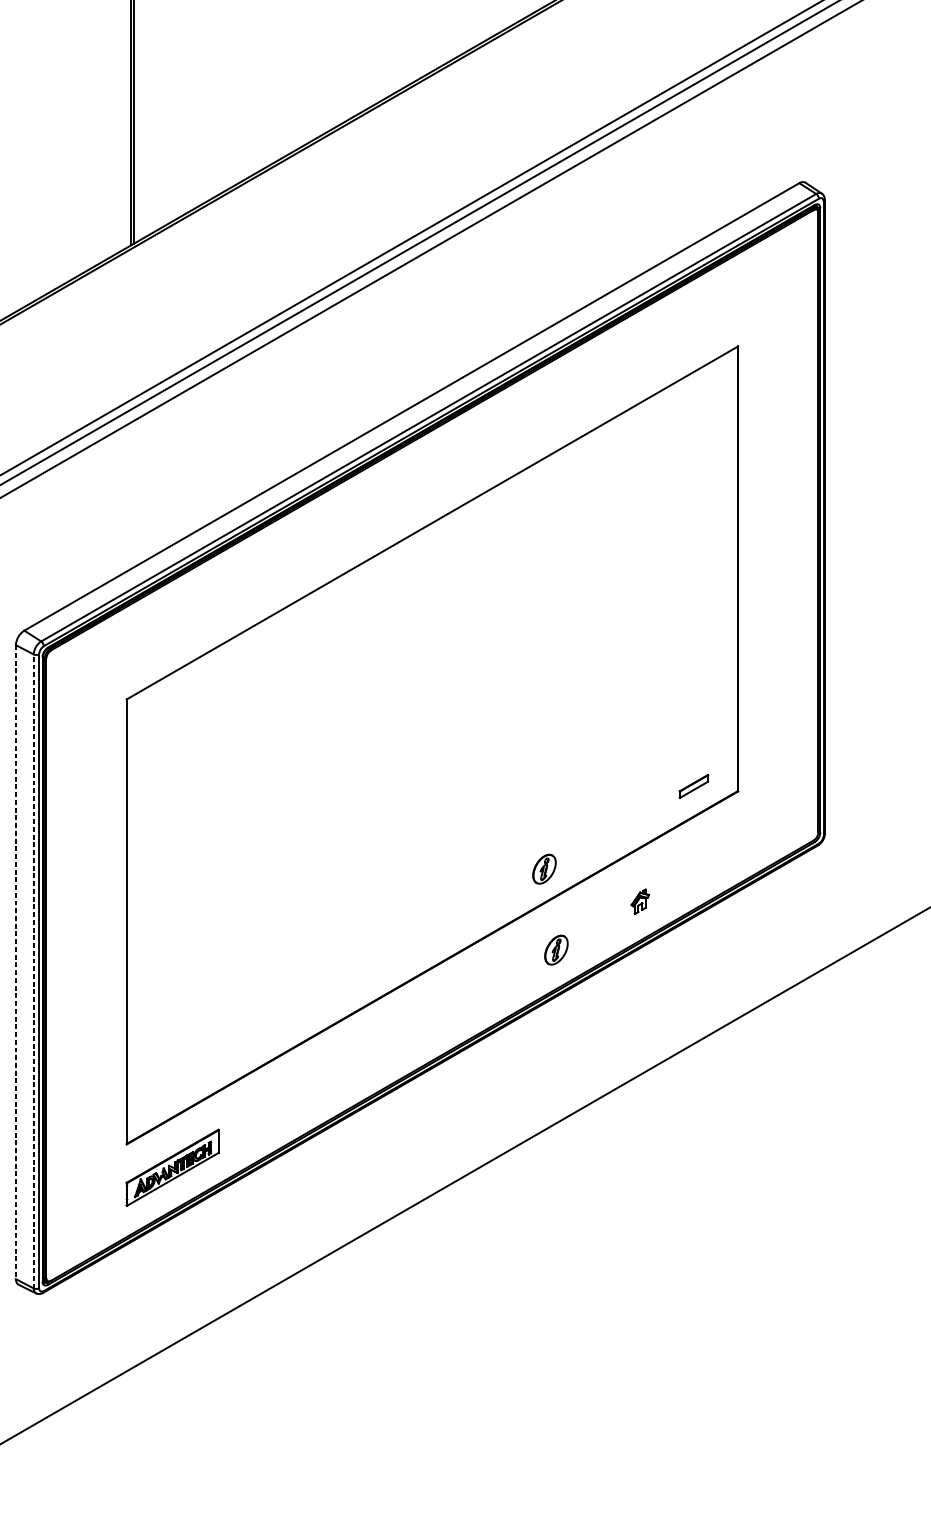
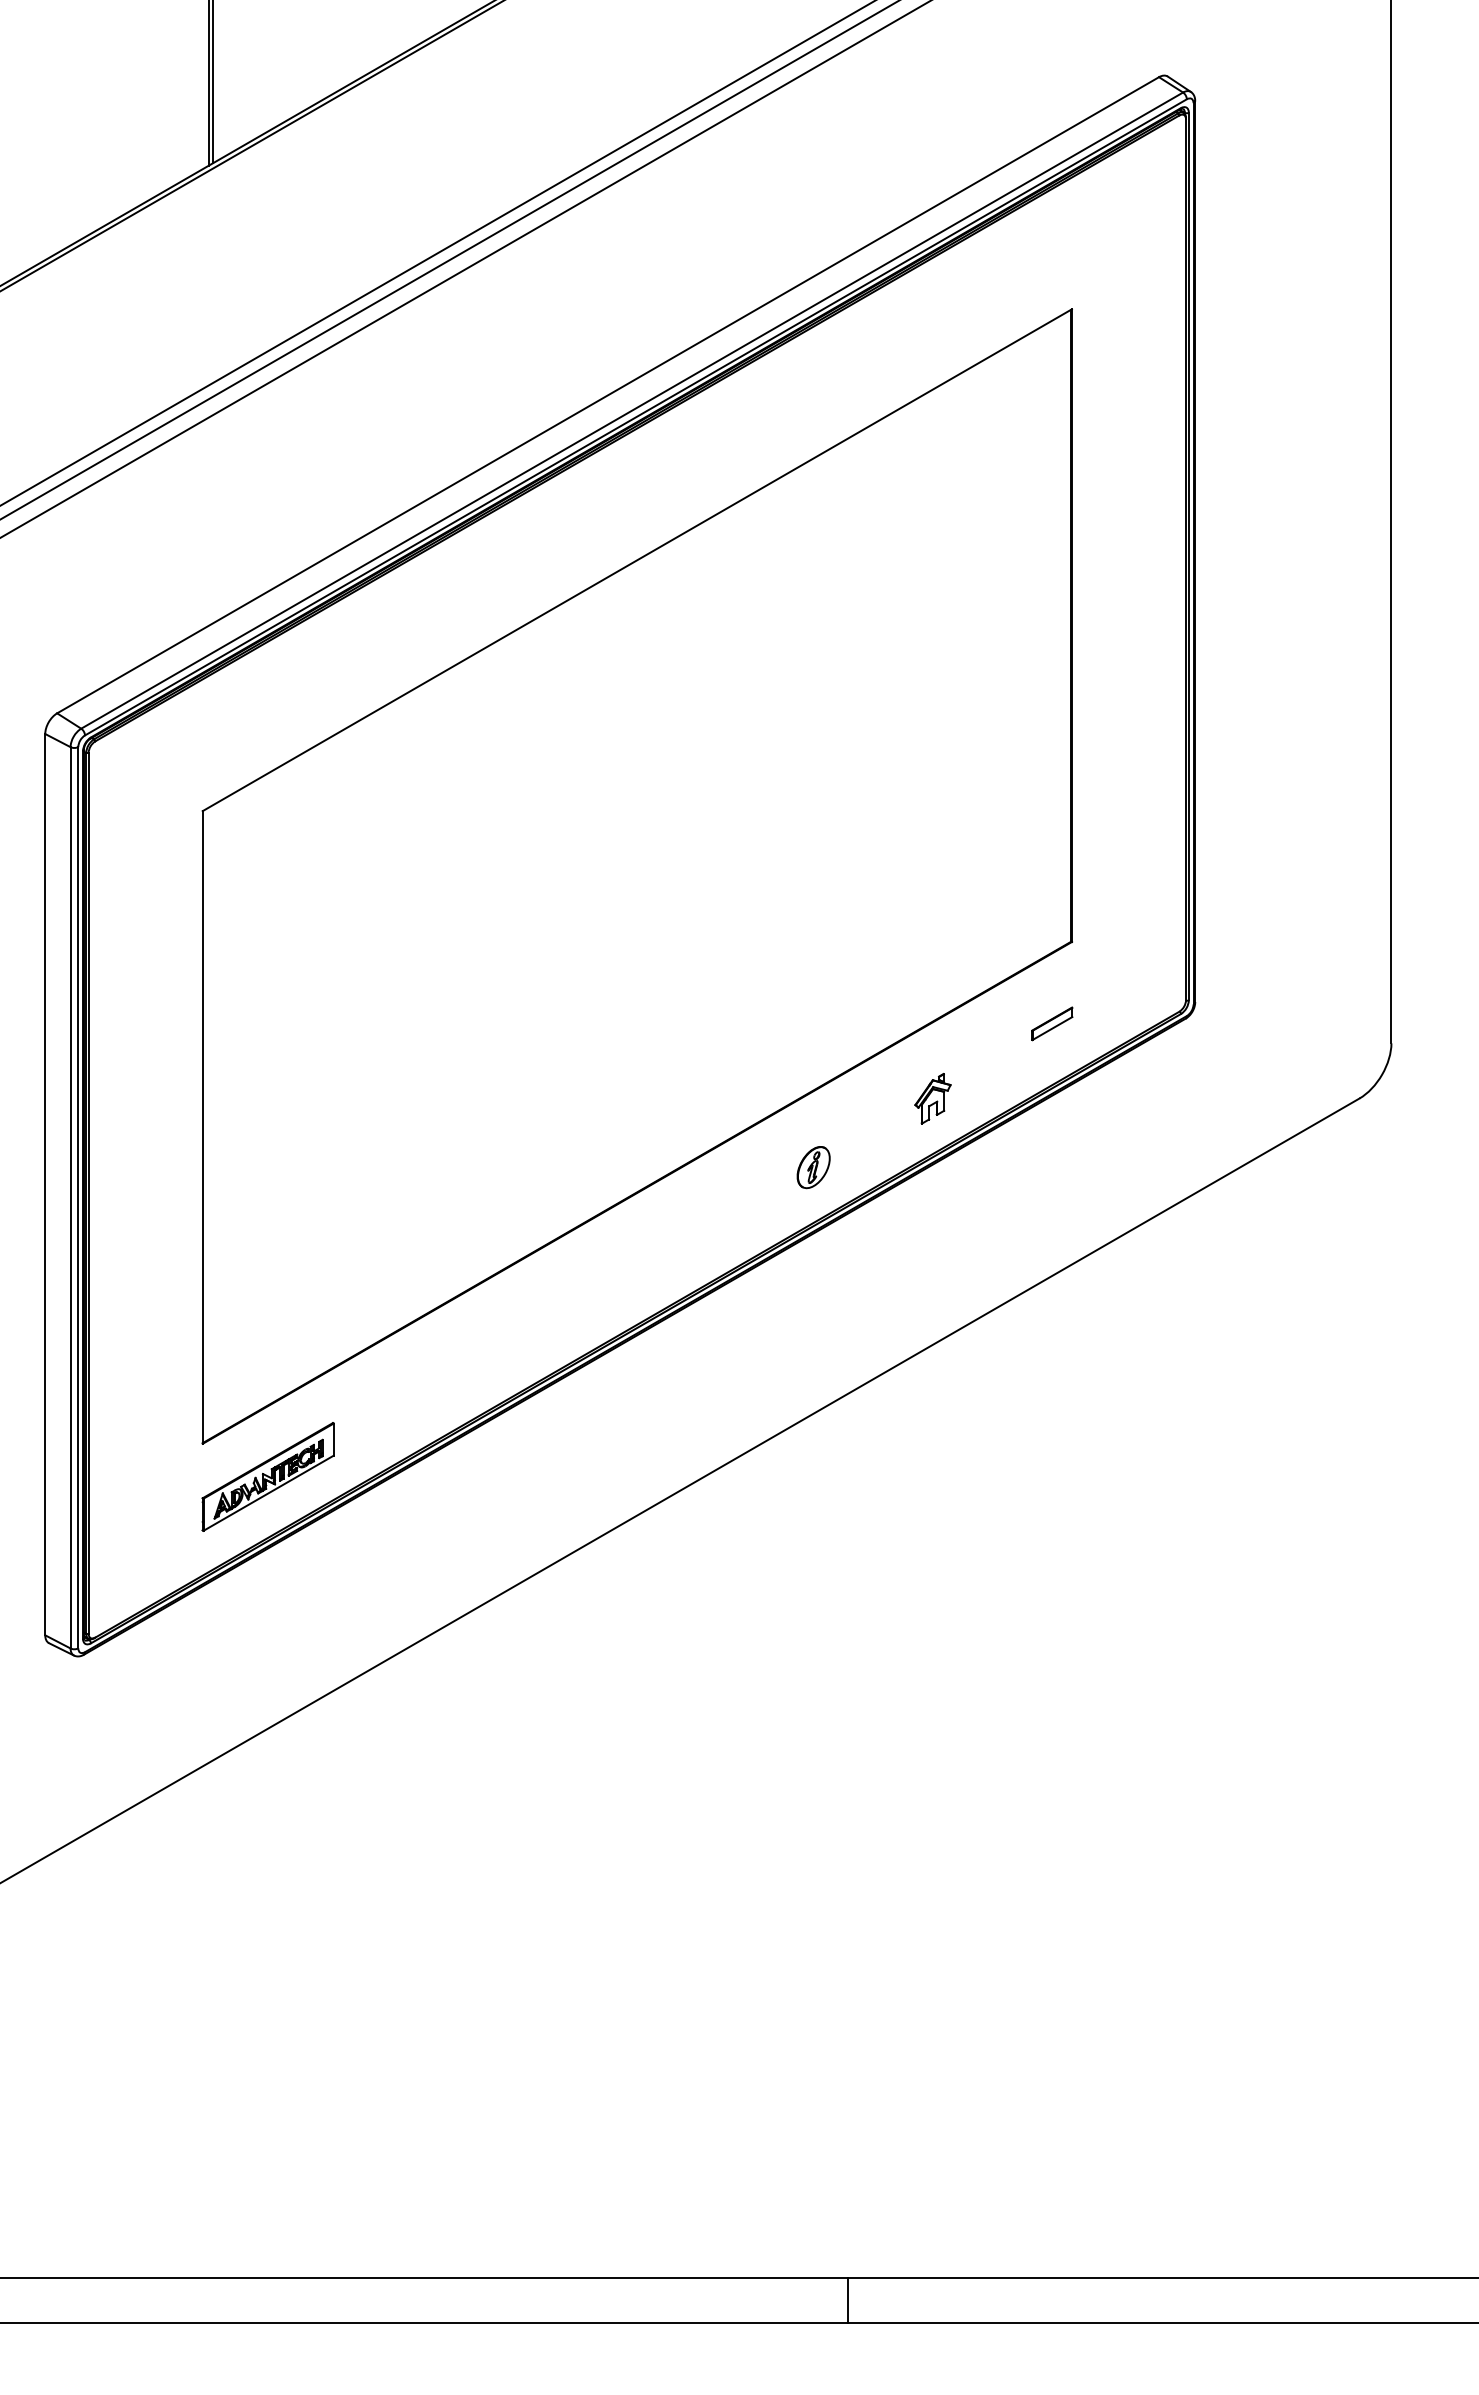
part: (694, 786) -> (1052, 1023), moved
part: (544, 869) -> (796, 1052), removed
part: (640, 901) -> (932, 1098), size x1.43
line: (16, 962) -> (45, 1184), dashed -> solid
line: (33, 971) -> (70, 1197), dashed -> solid

